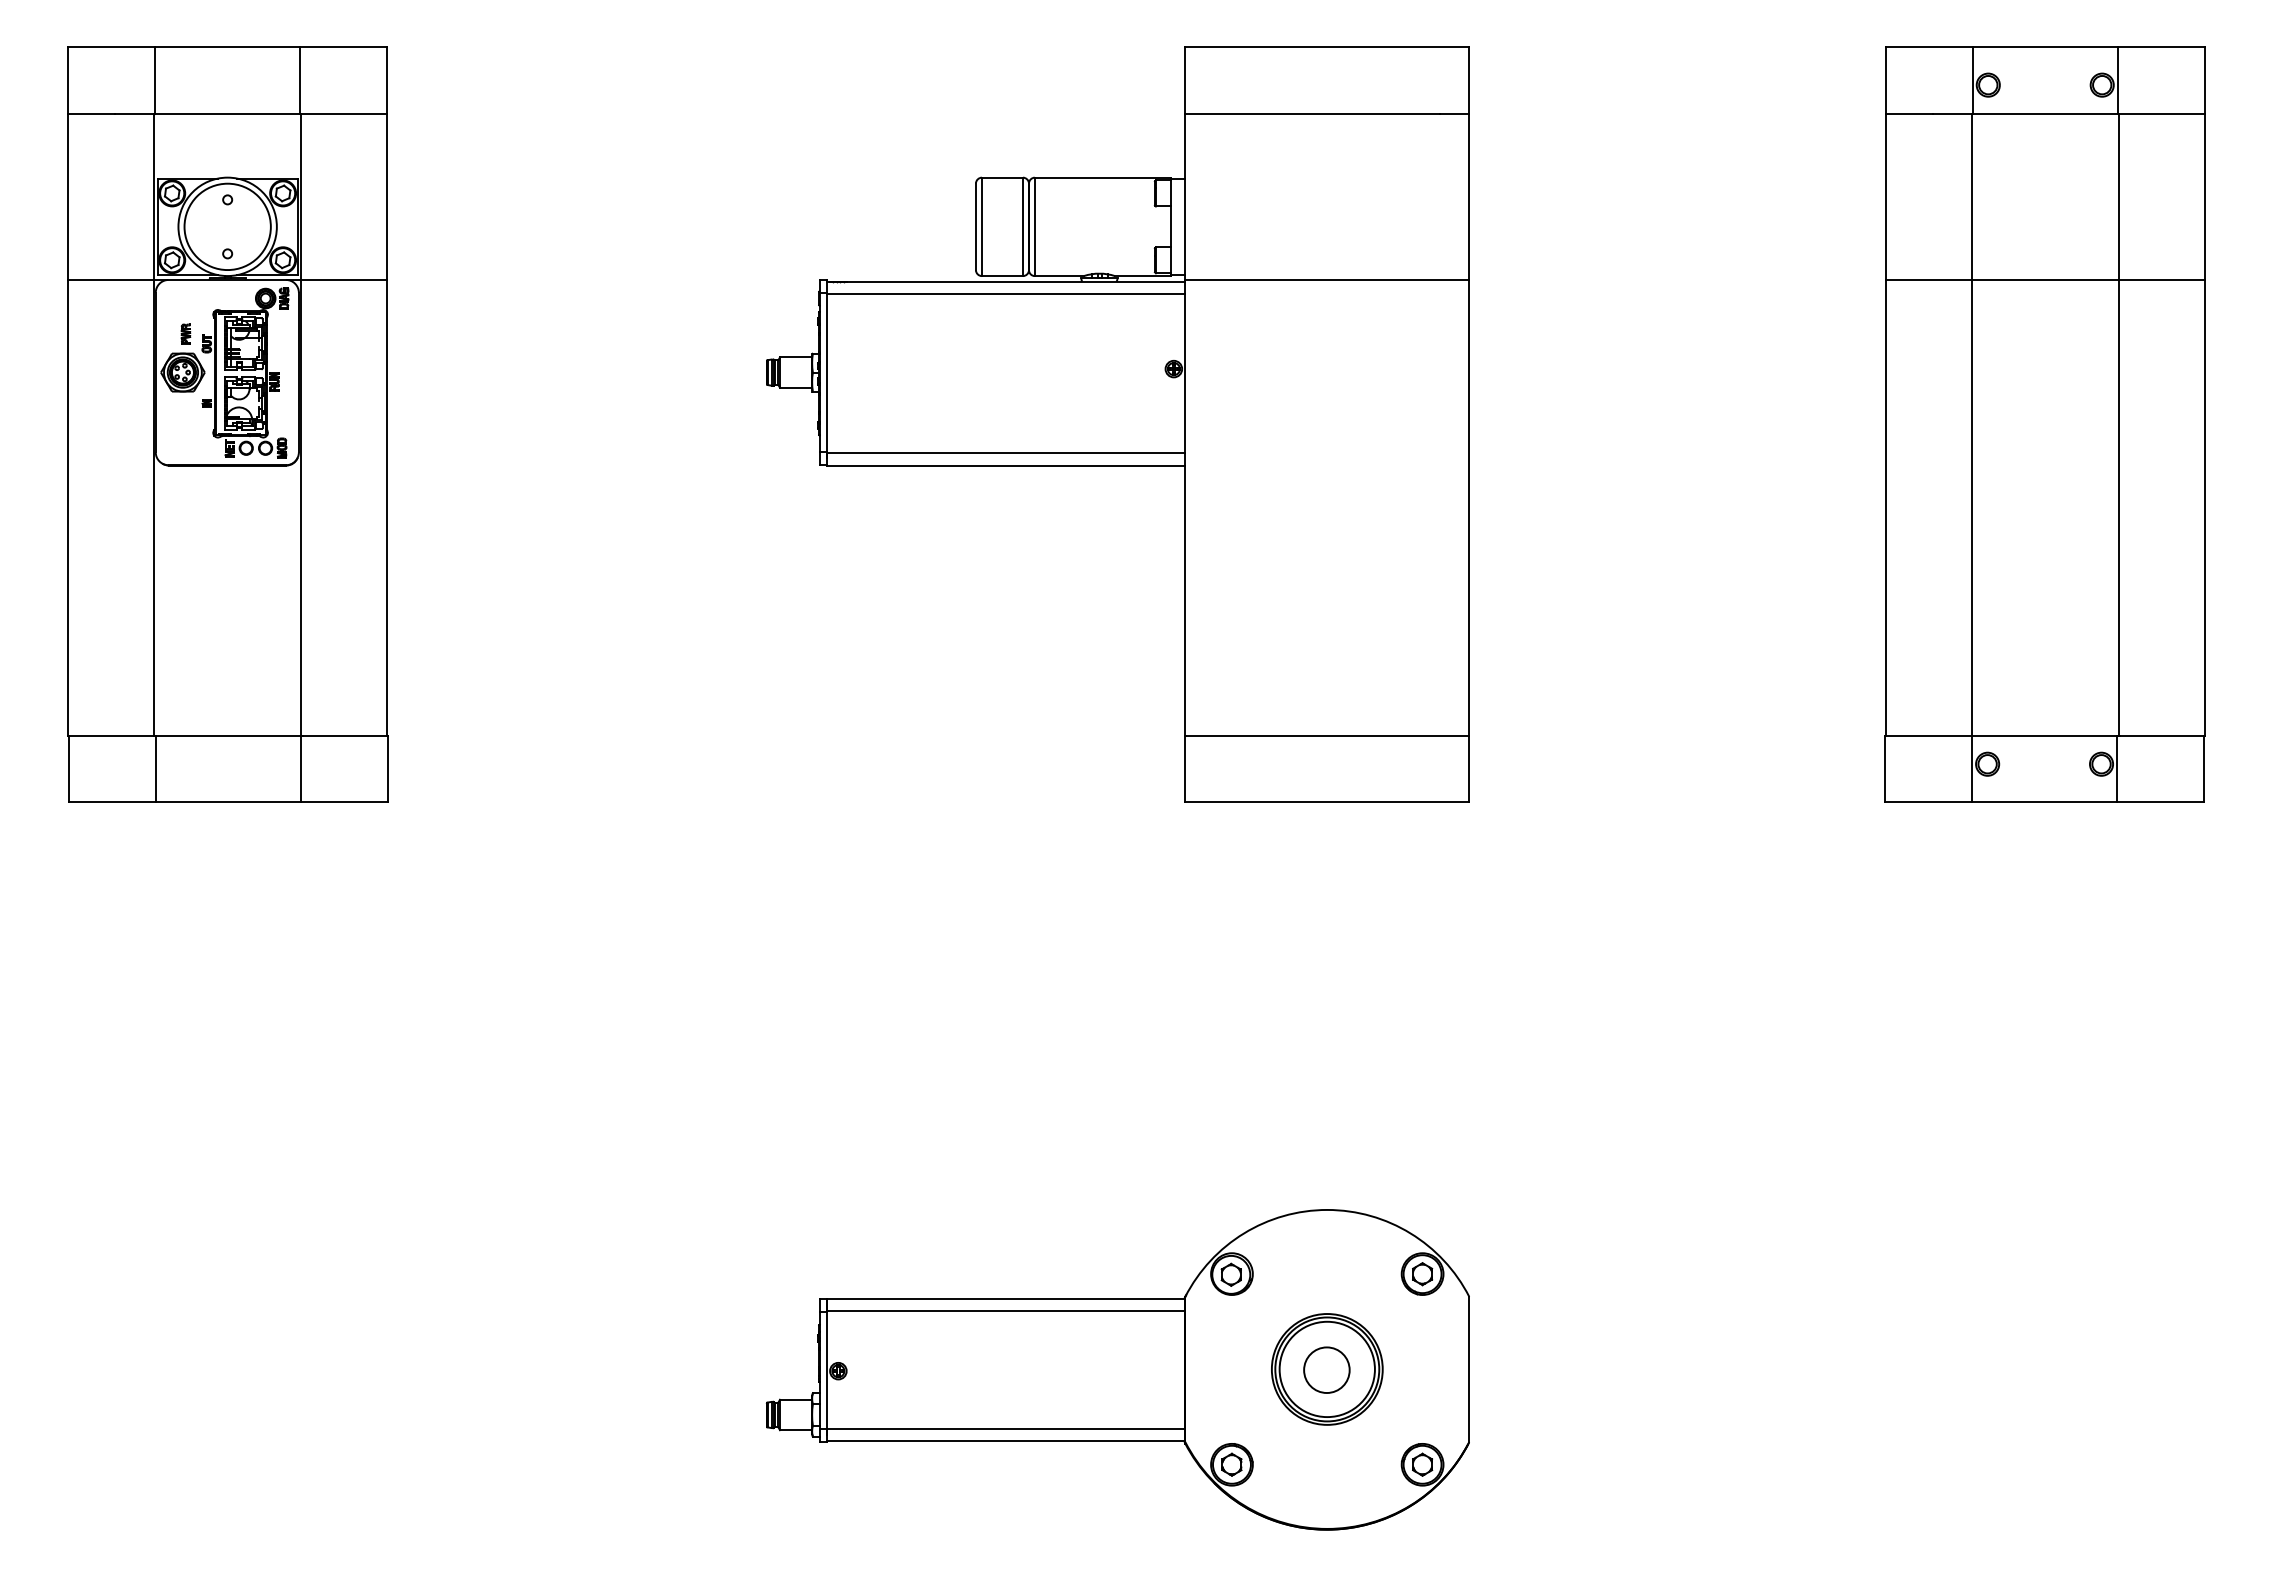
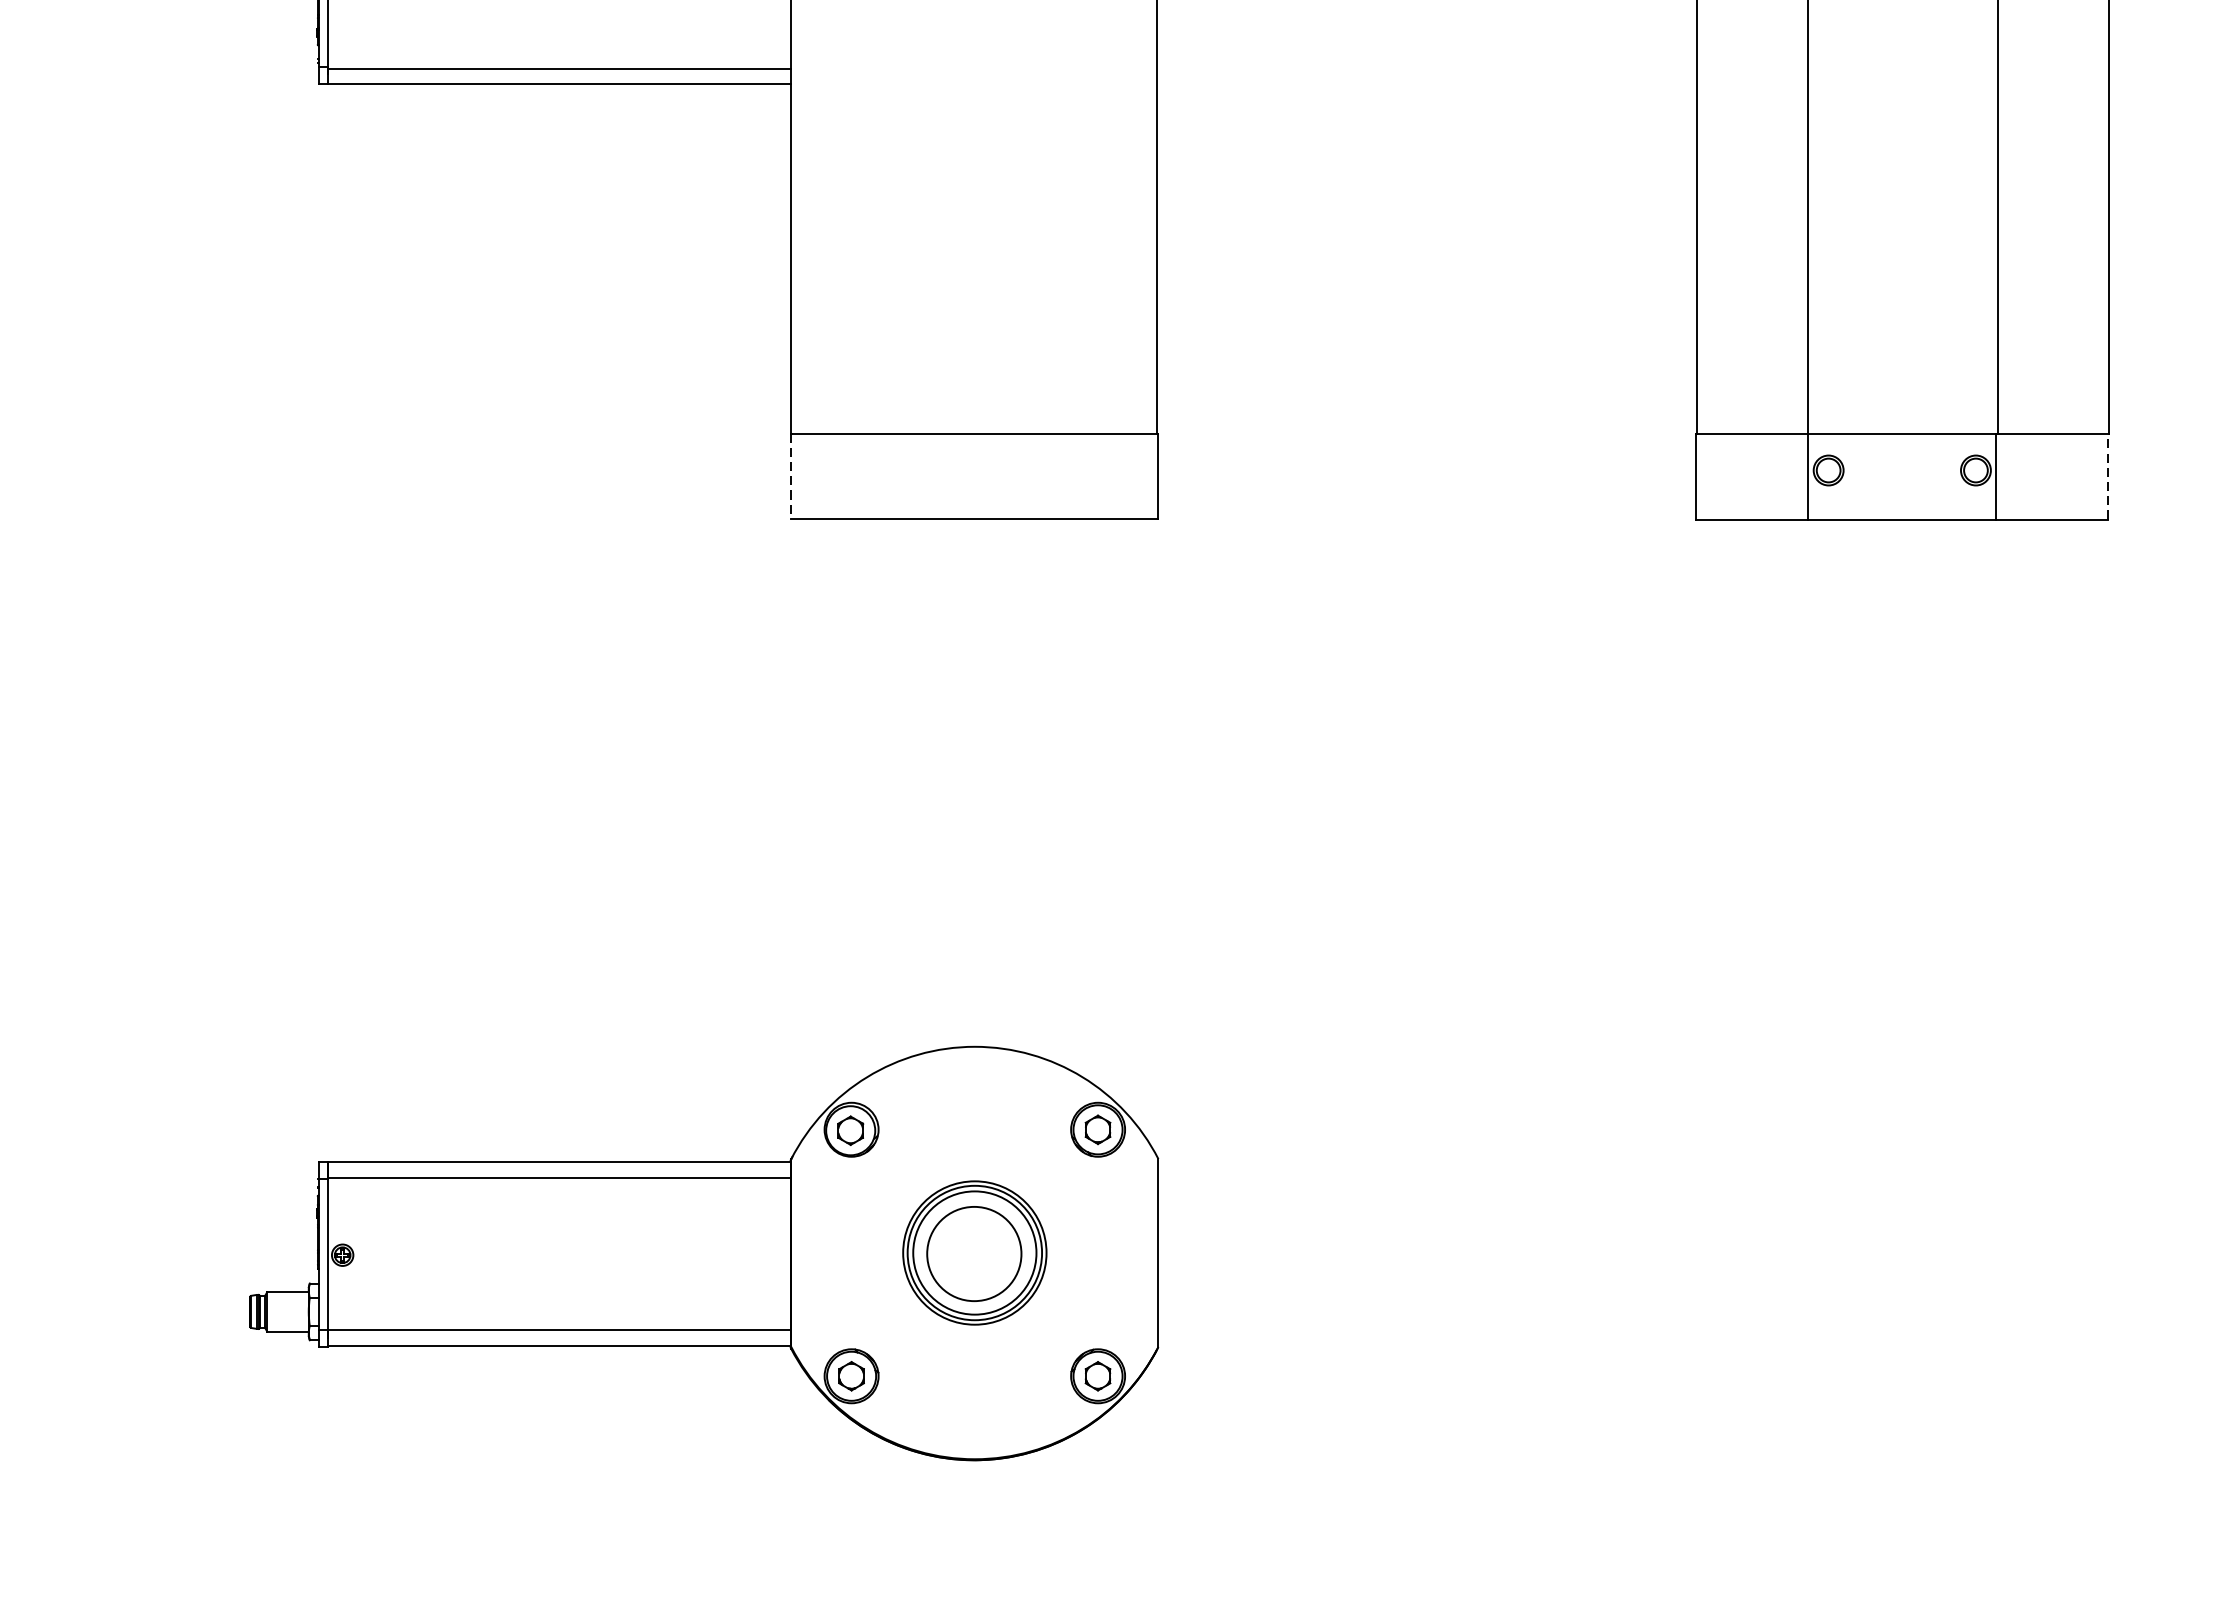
line: (2204, 768) -> (2109, 476), solid -> dashed
line: (1185, 769) -> (791, 477), solid -> dashed
circle: (1326, 1370) -> (973, 1254), size x1.6

